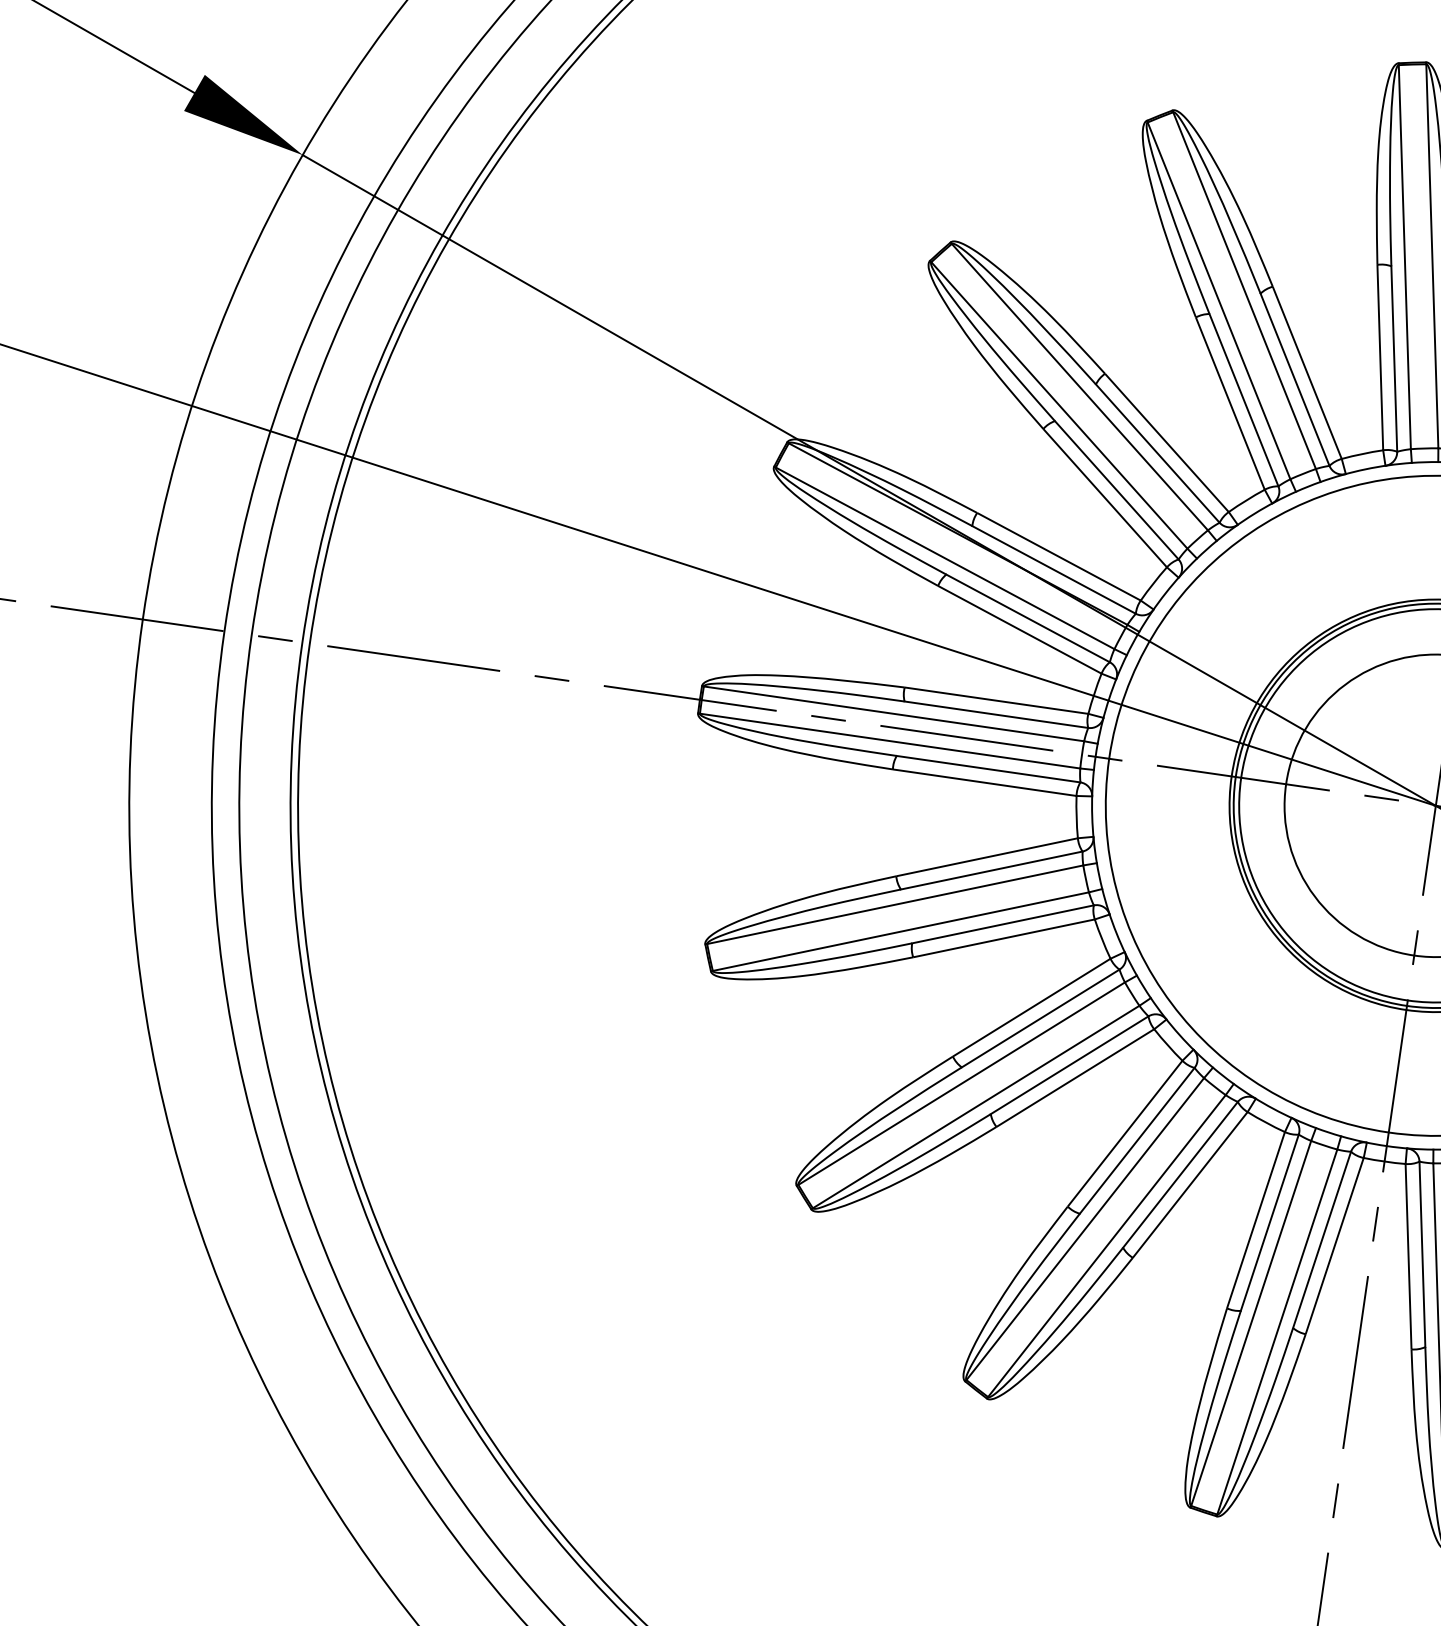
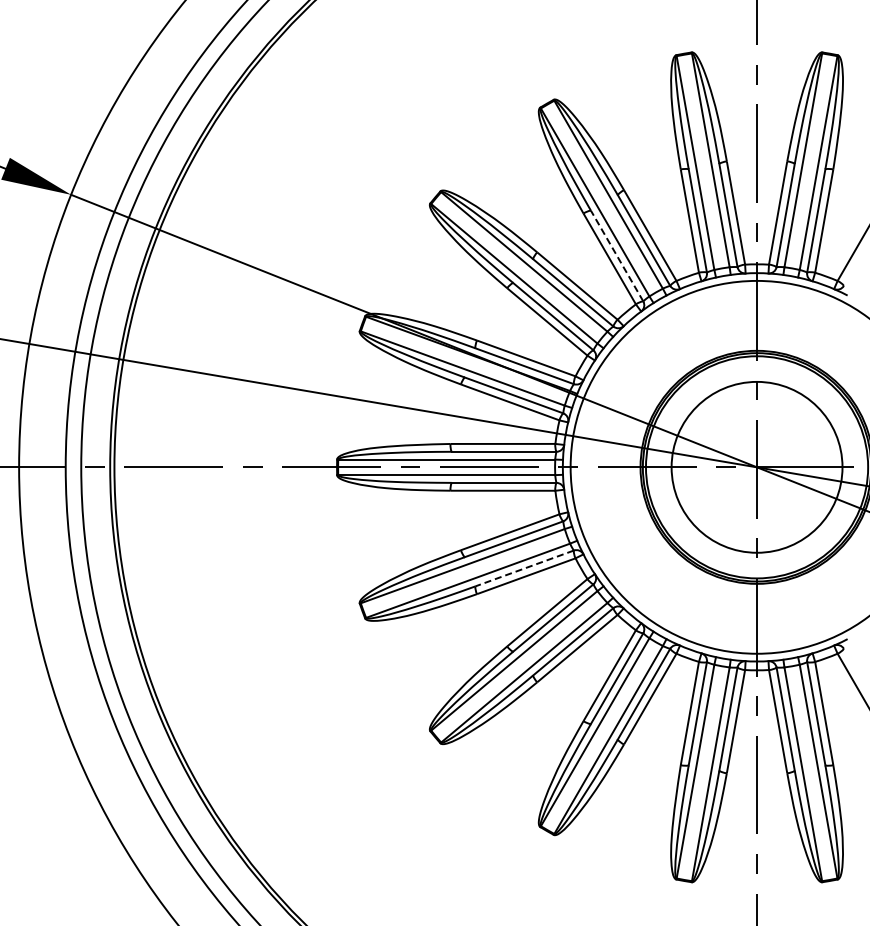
line: (1243, 399) -> (616, 255), solid -> dashed
line: (1002, 924) -> (524, 568), solid -> dashed

